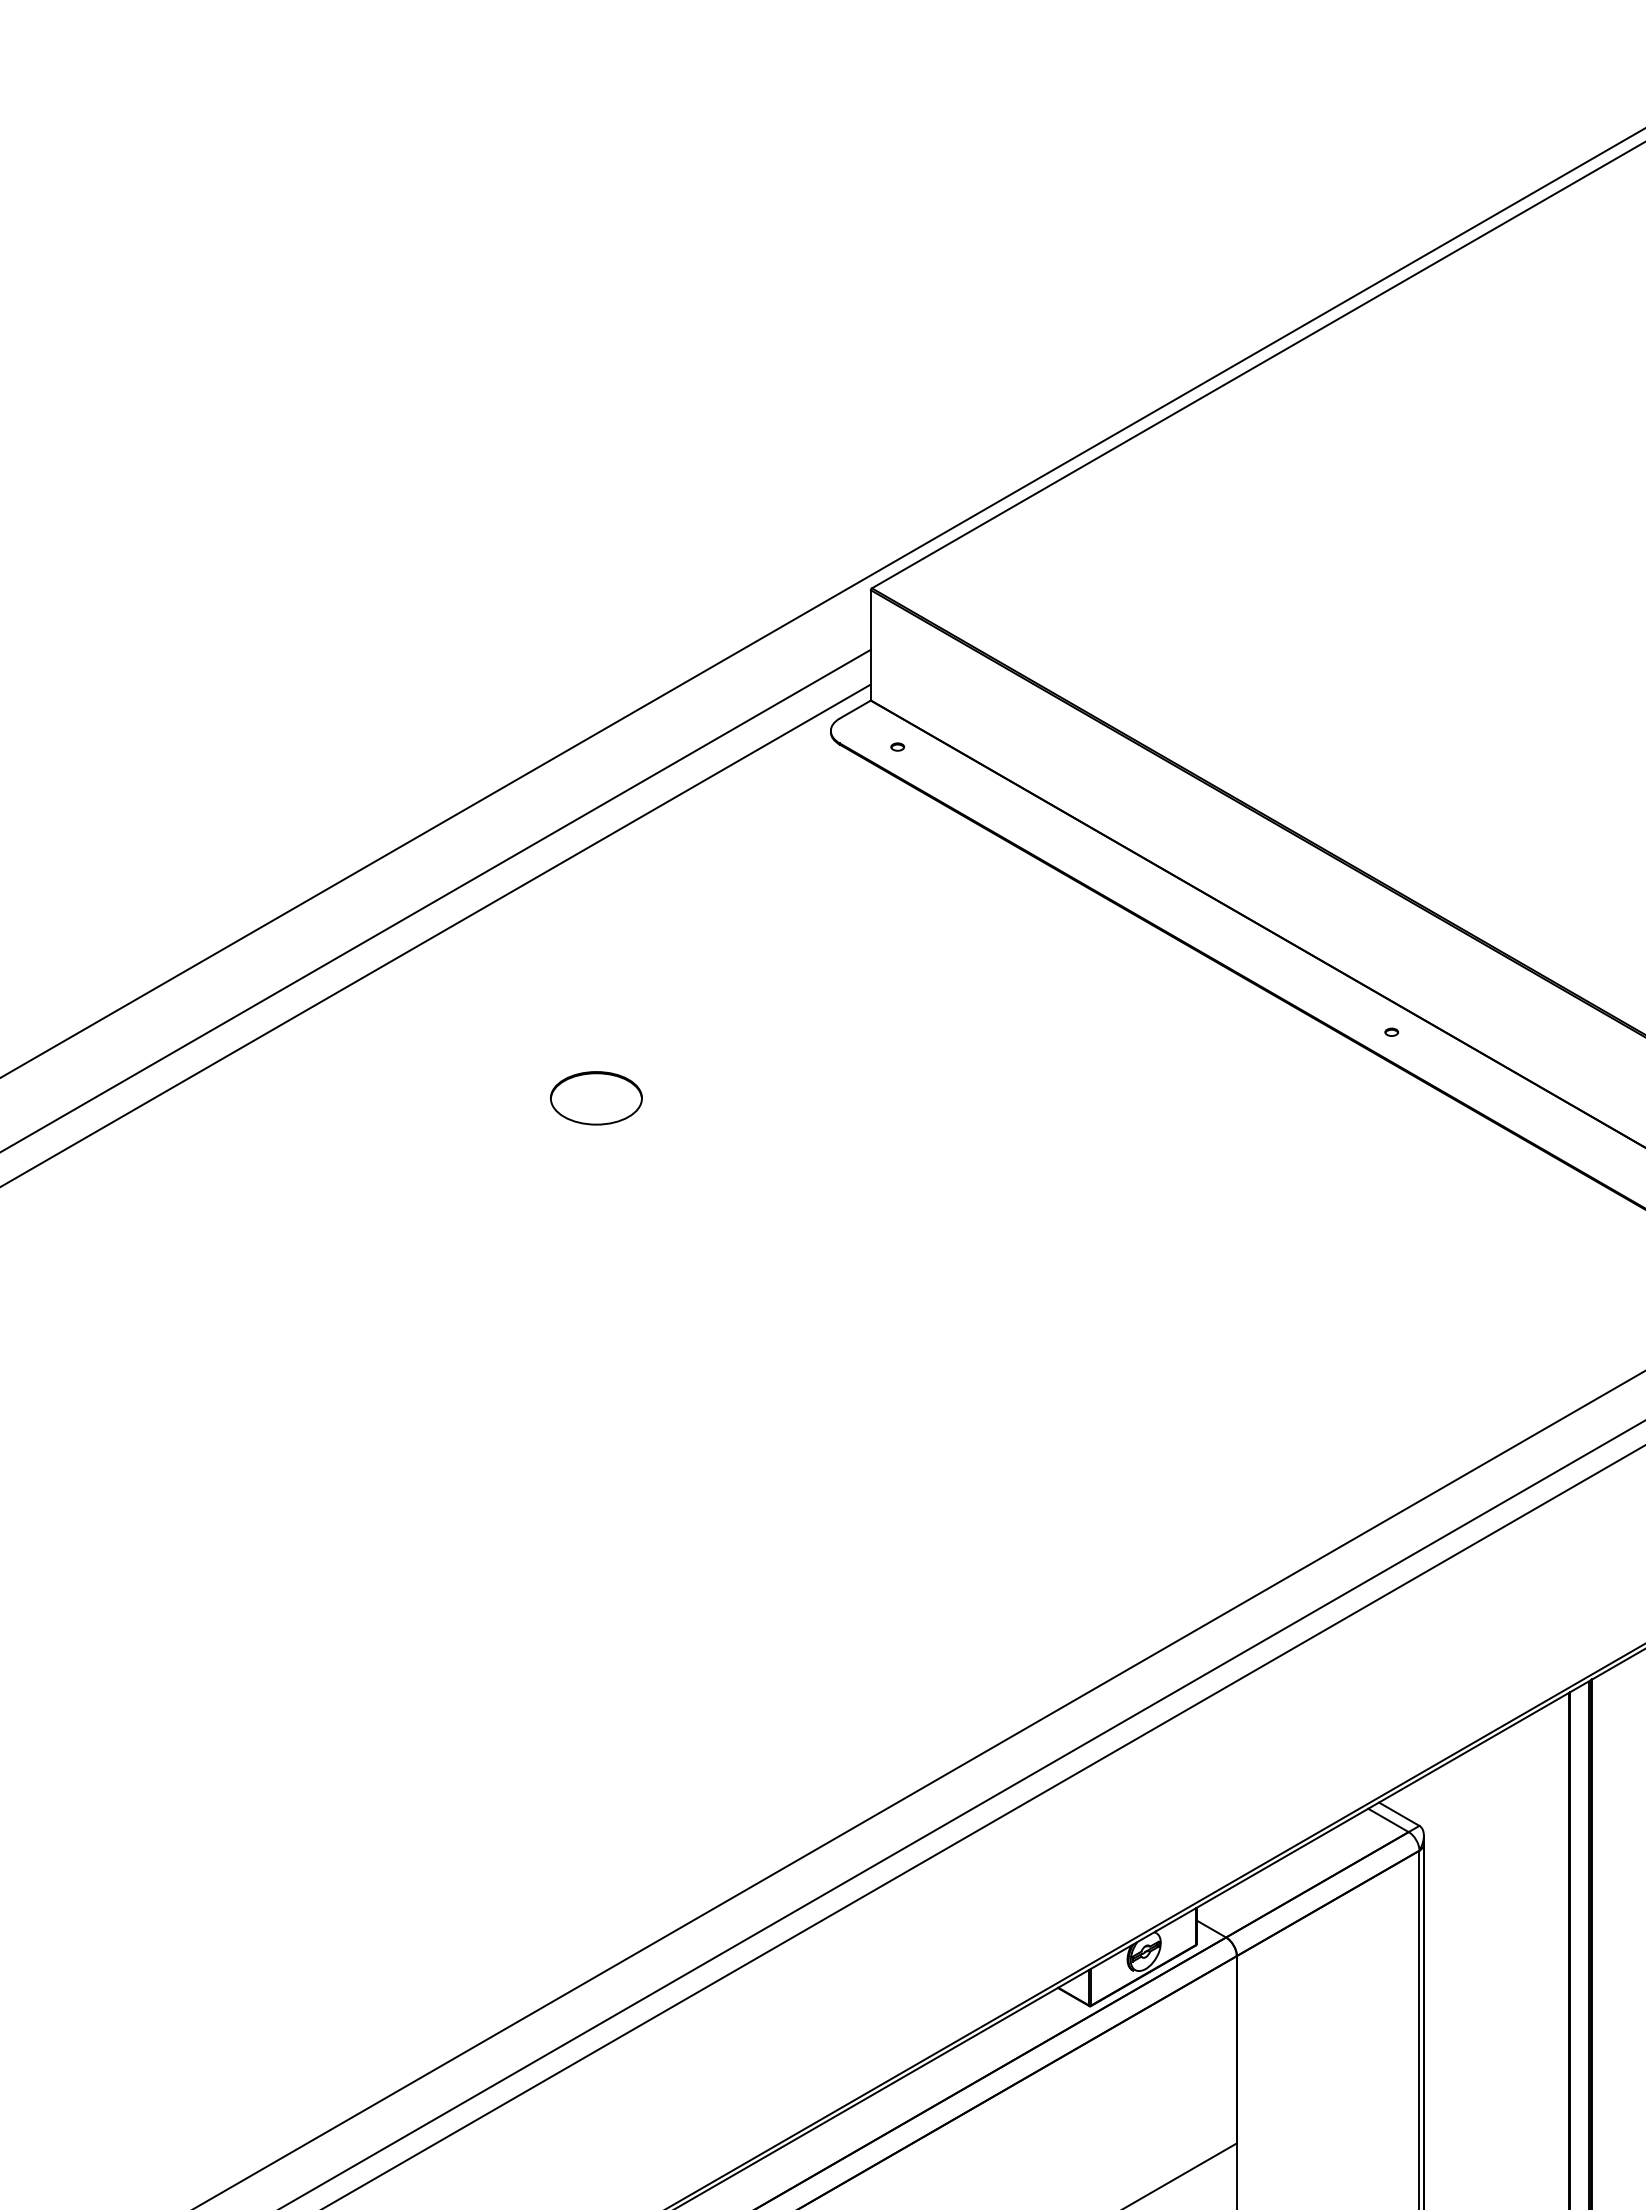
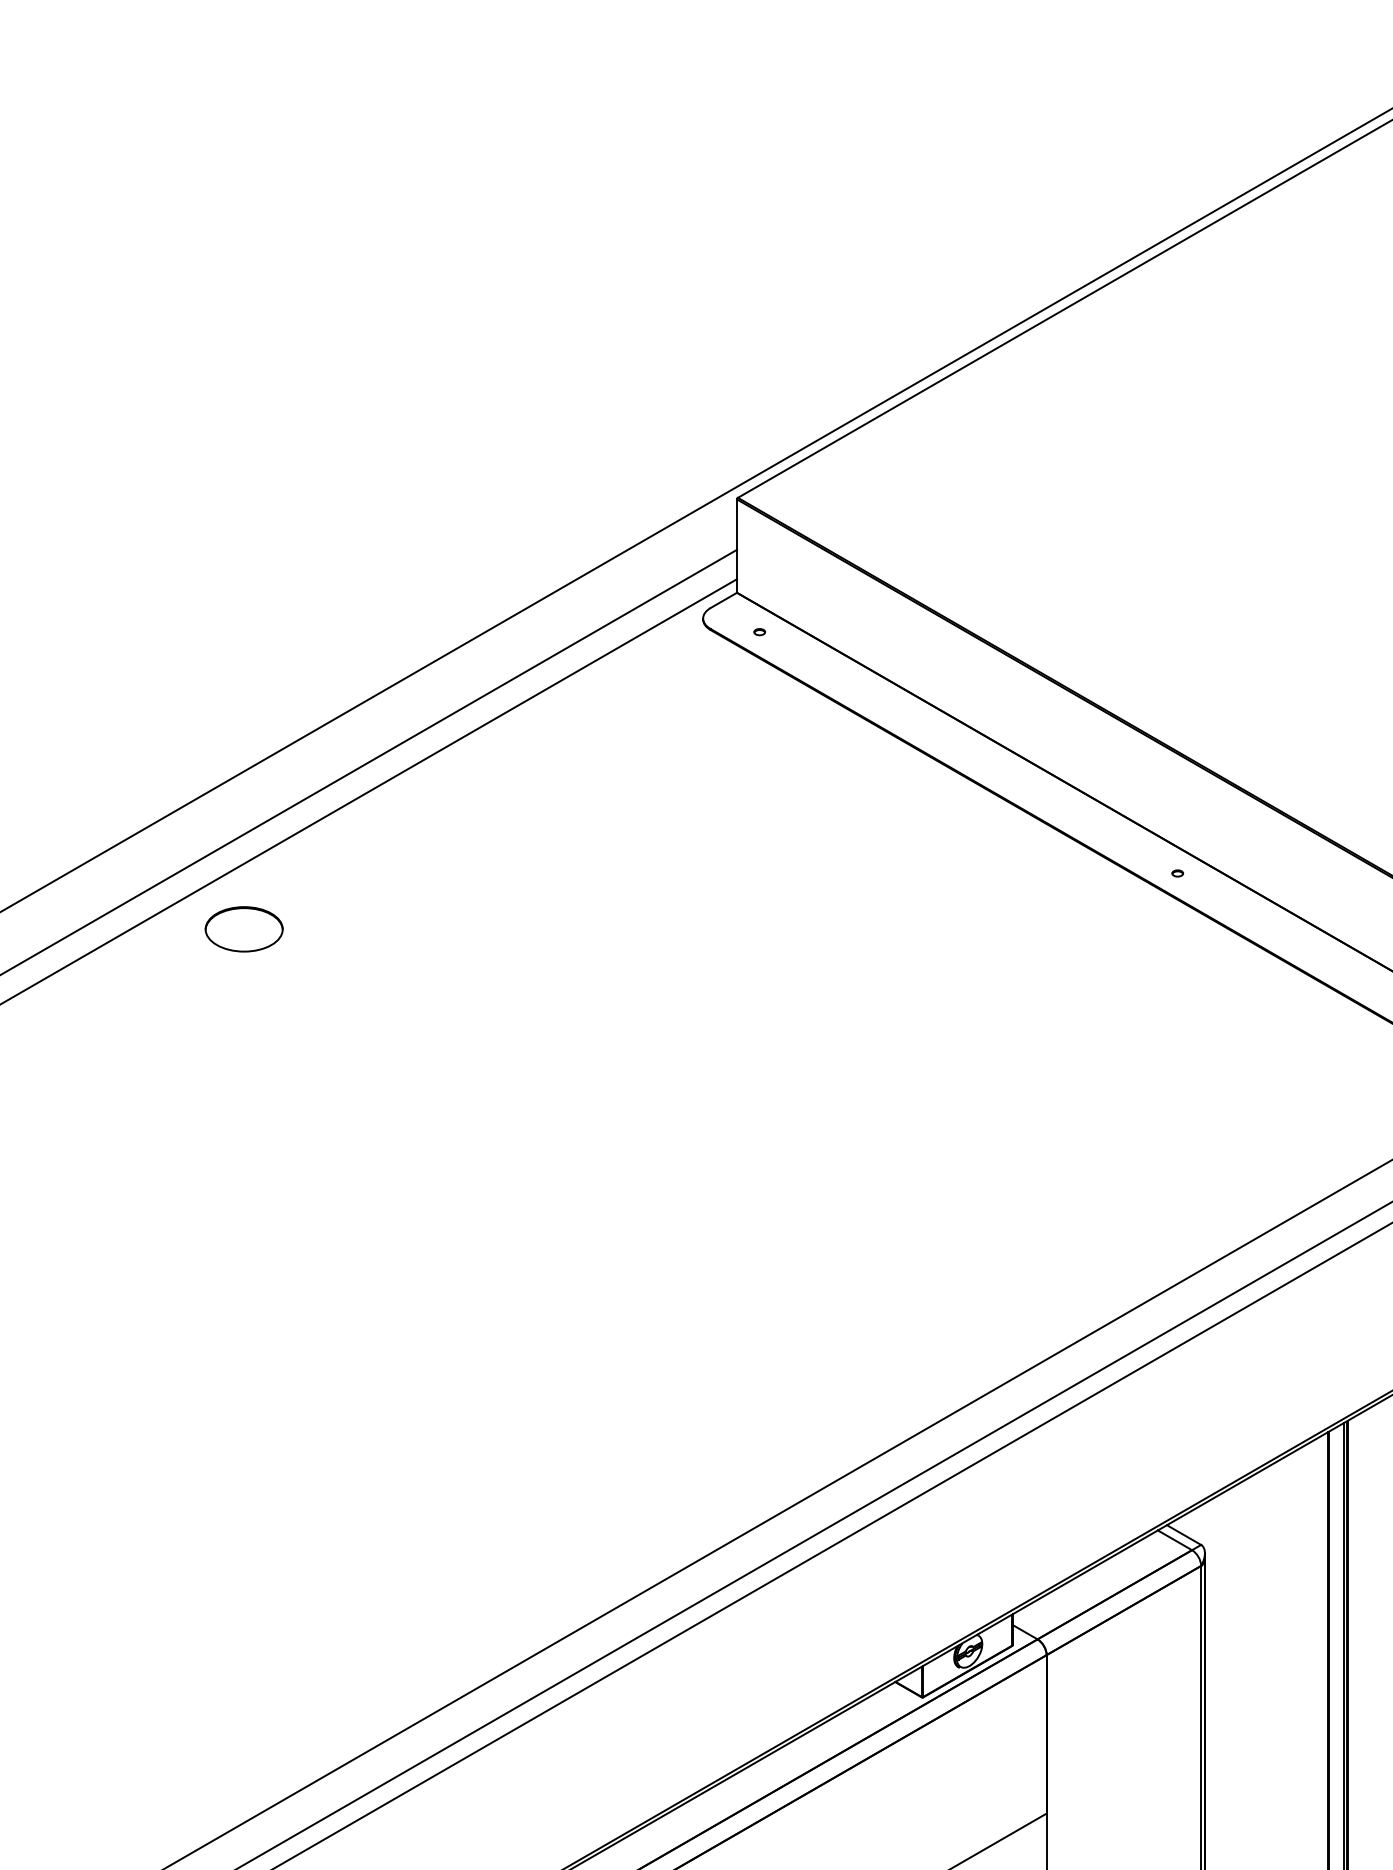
part: (595, 1098) -> (243, 929), moved

